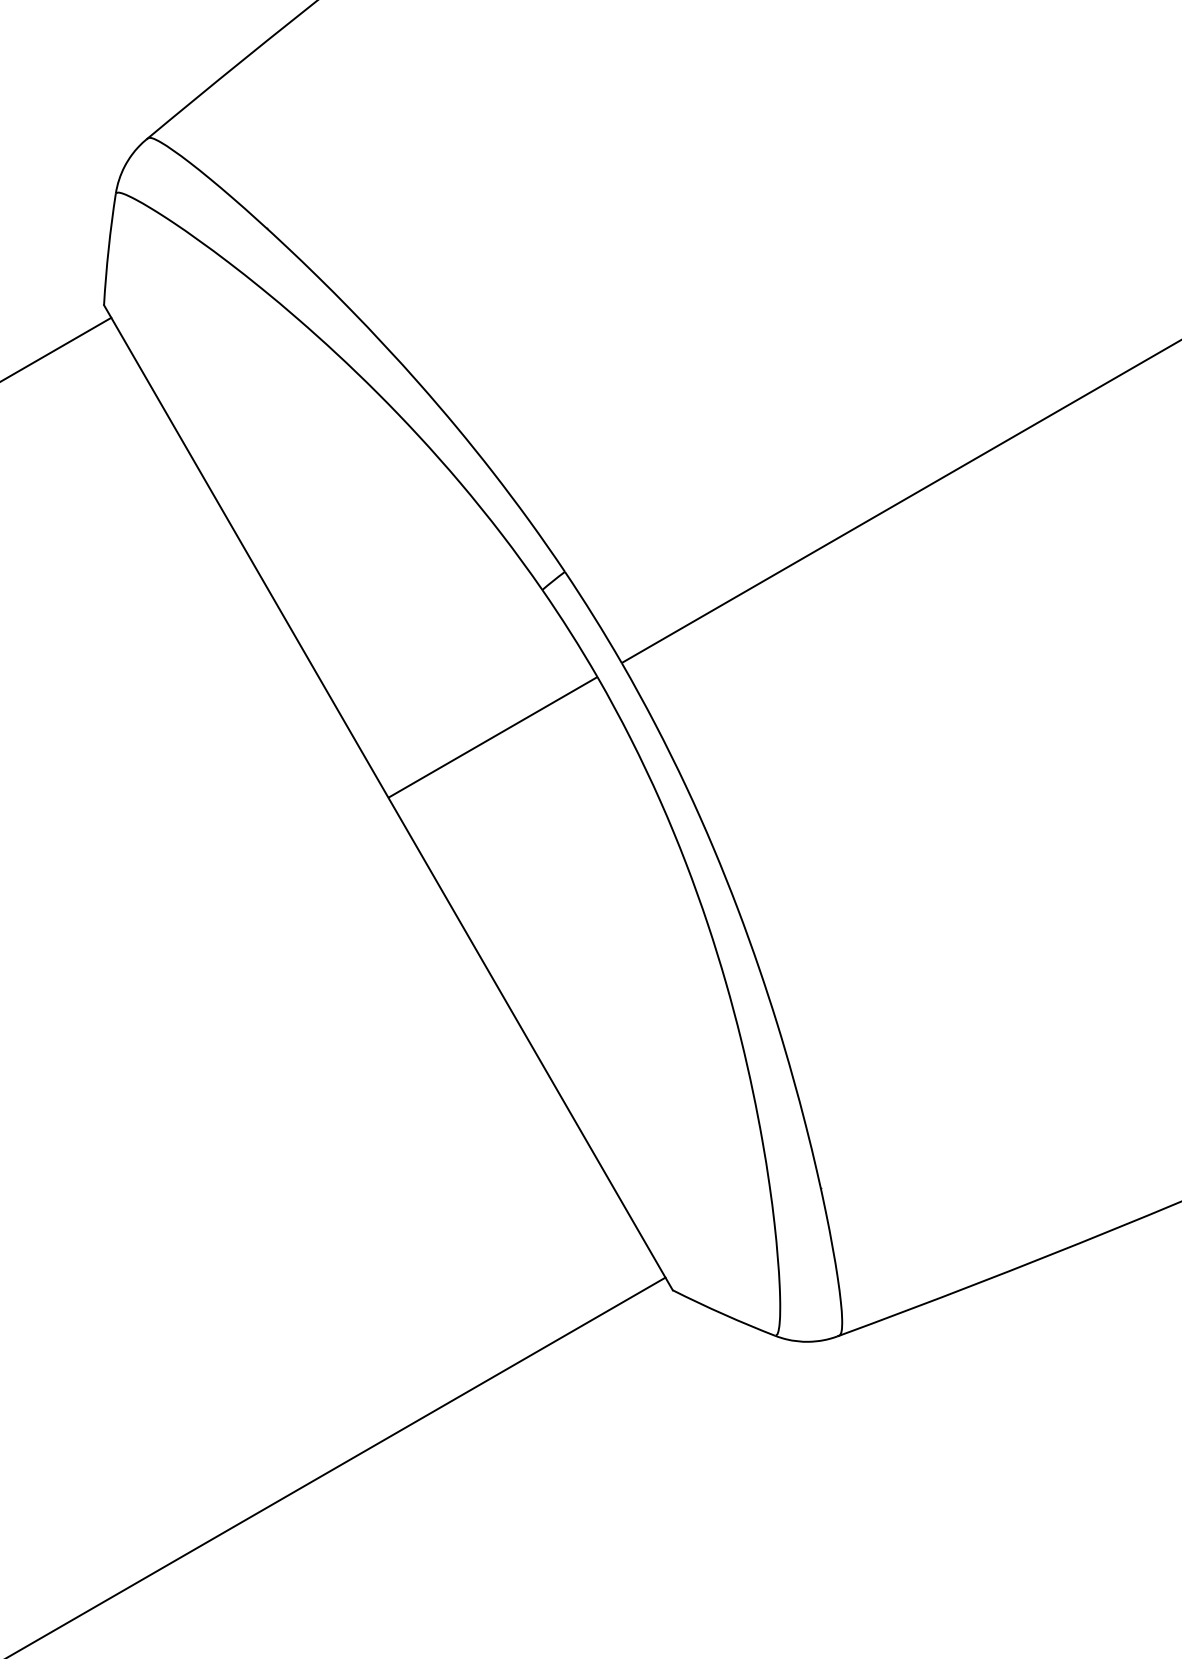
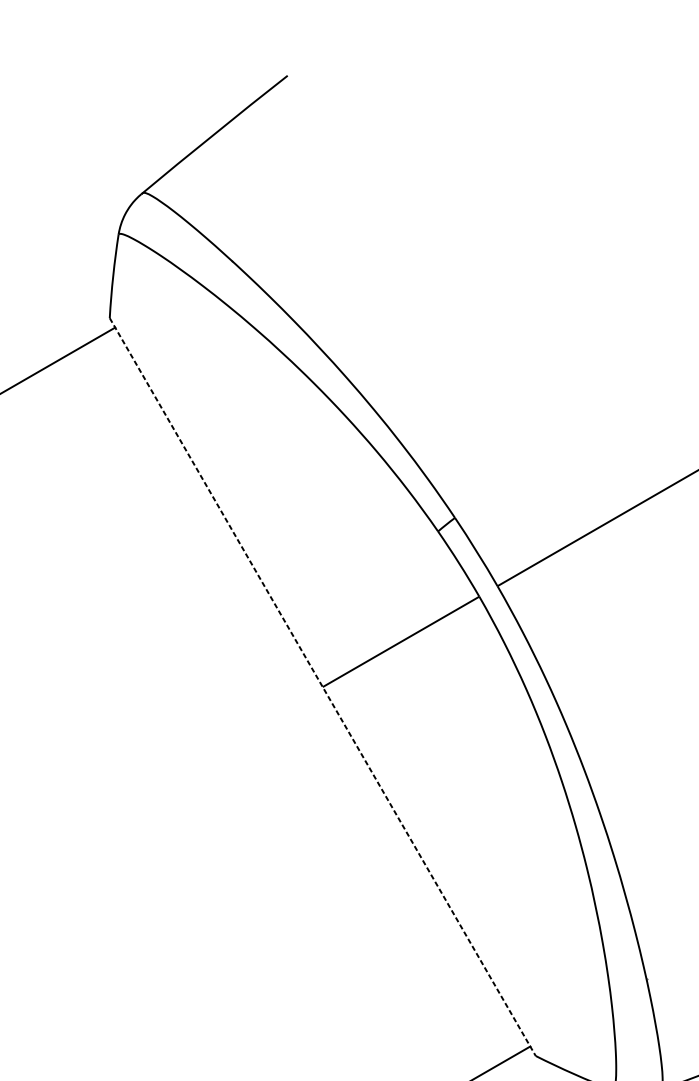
line: (388, 797) -> (322, 686), solid -> dashed

